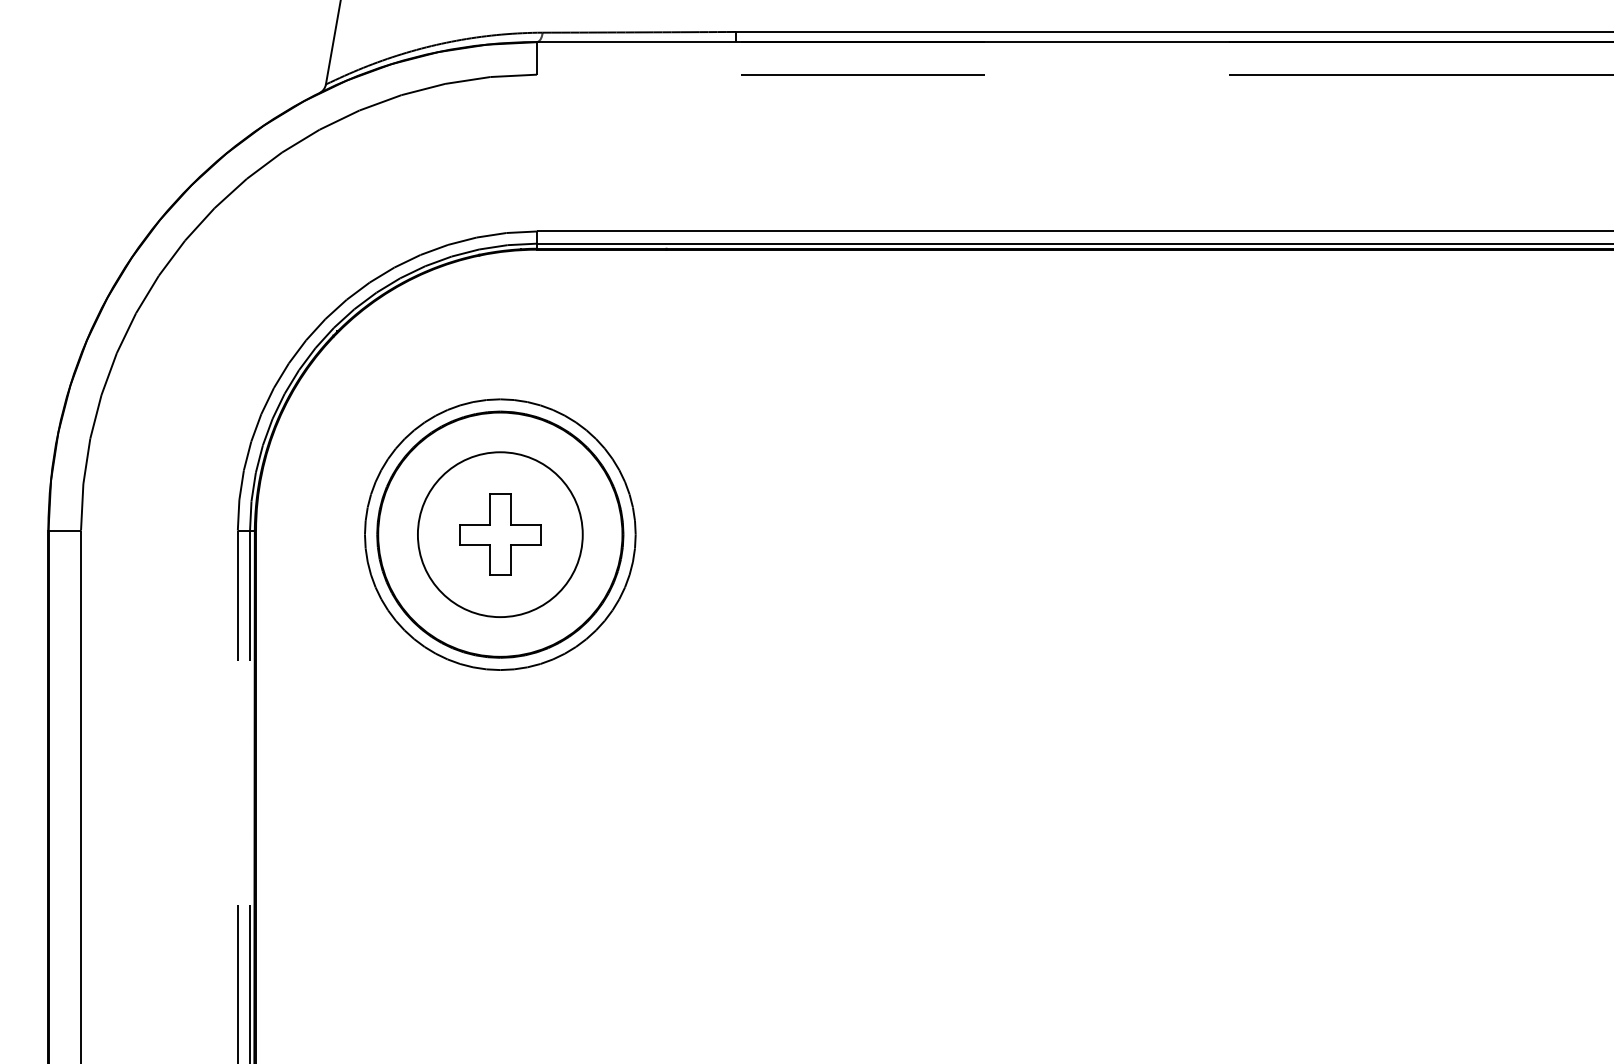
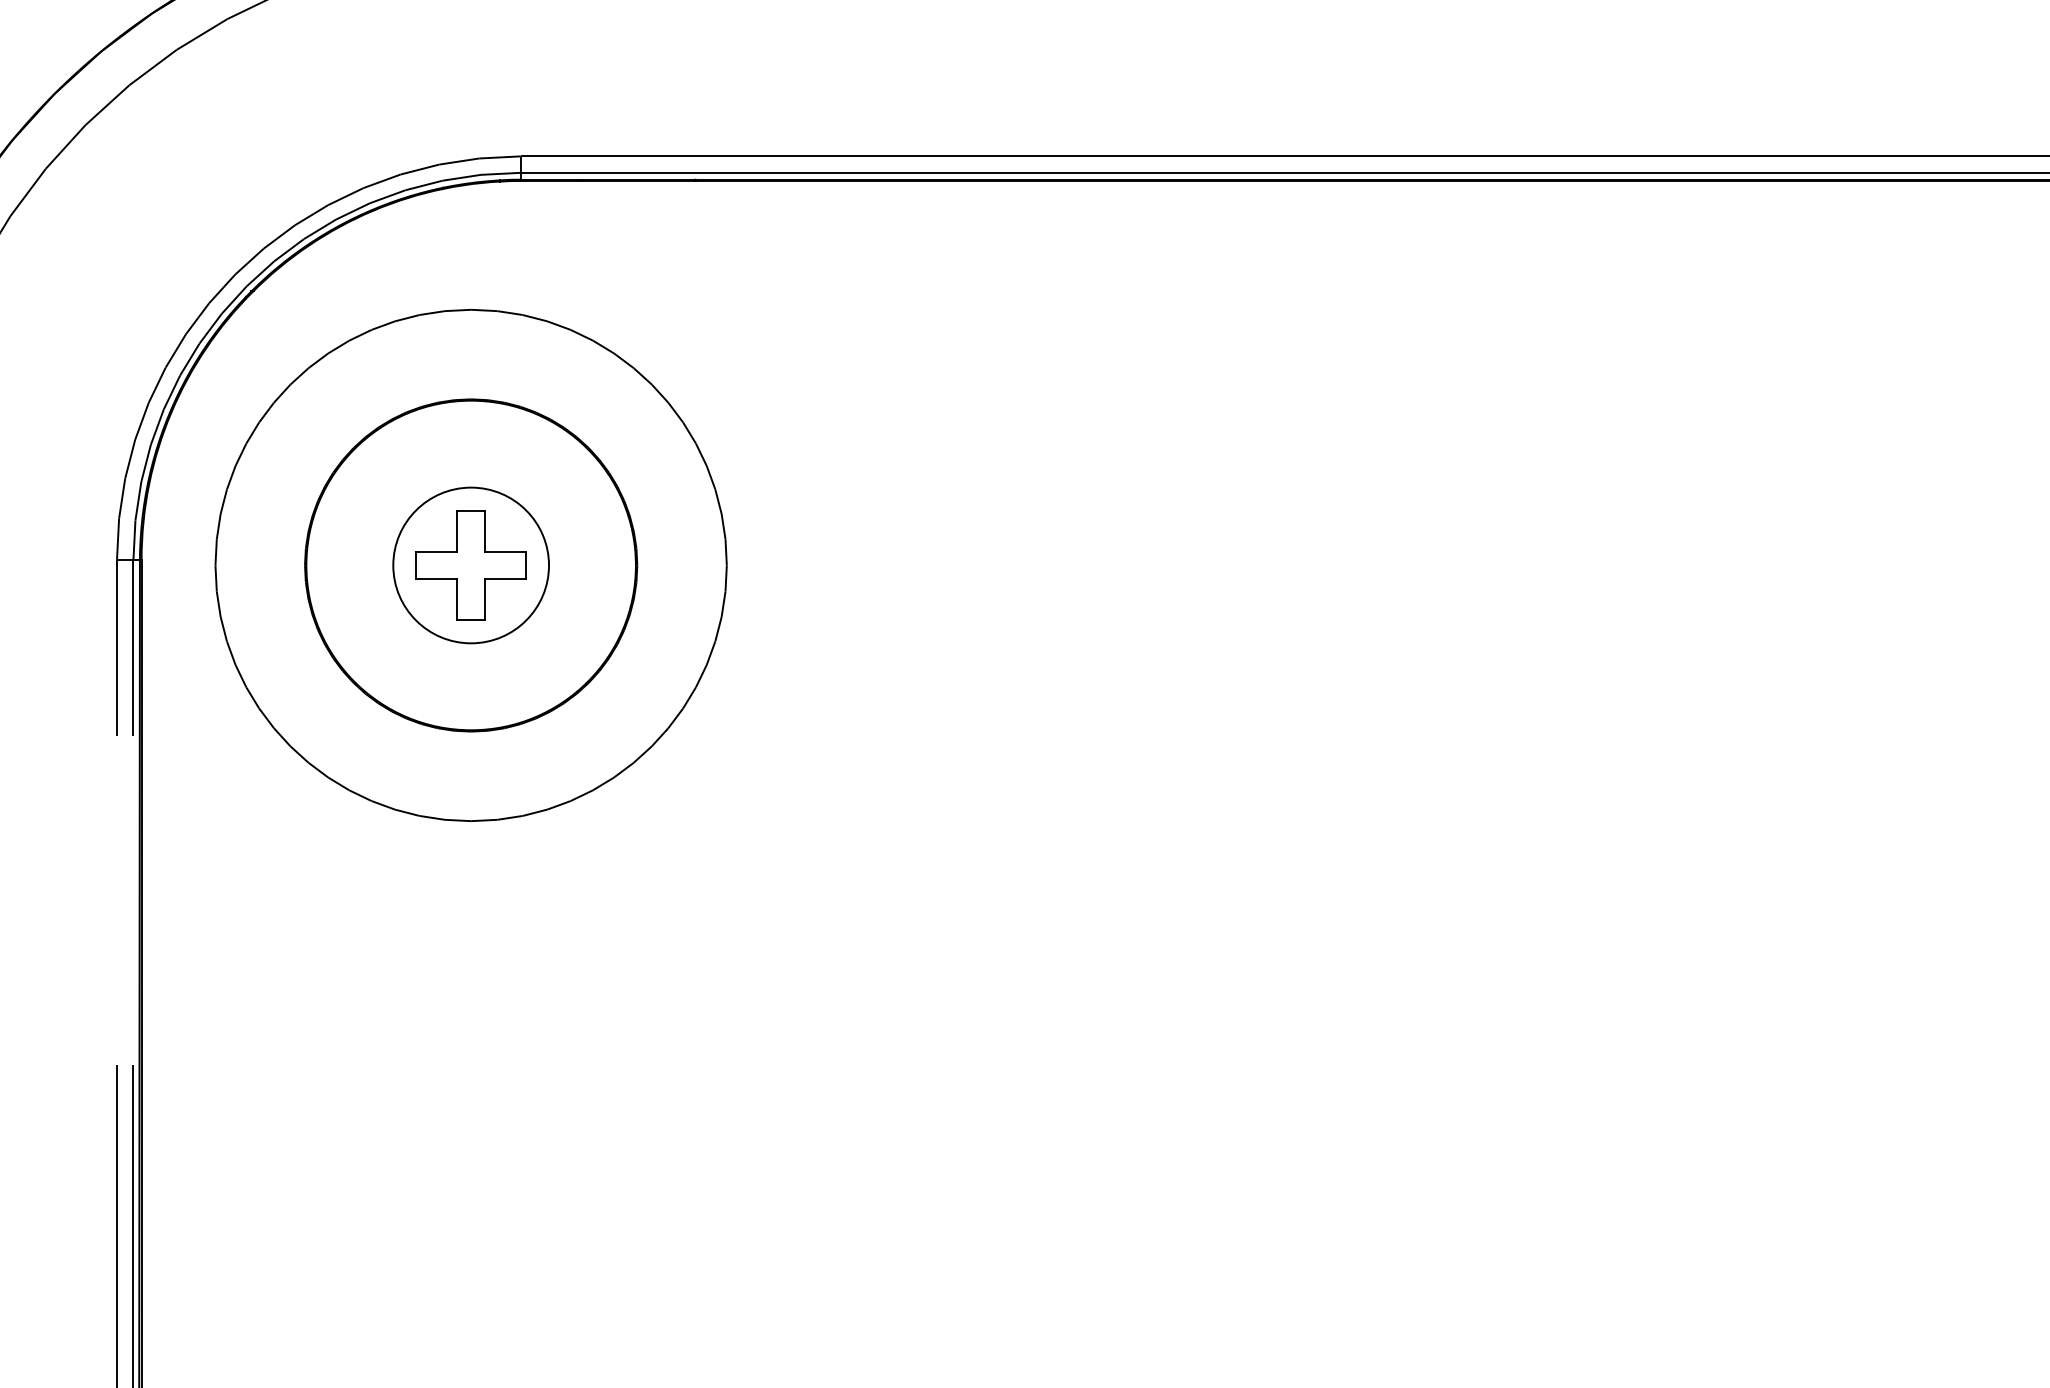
circle: (499, 534) -> (470, 565), size x0.7
circle: (499, 534) -> (470, 565), size x1.4

